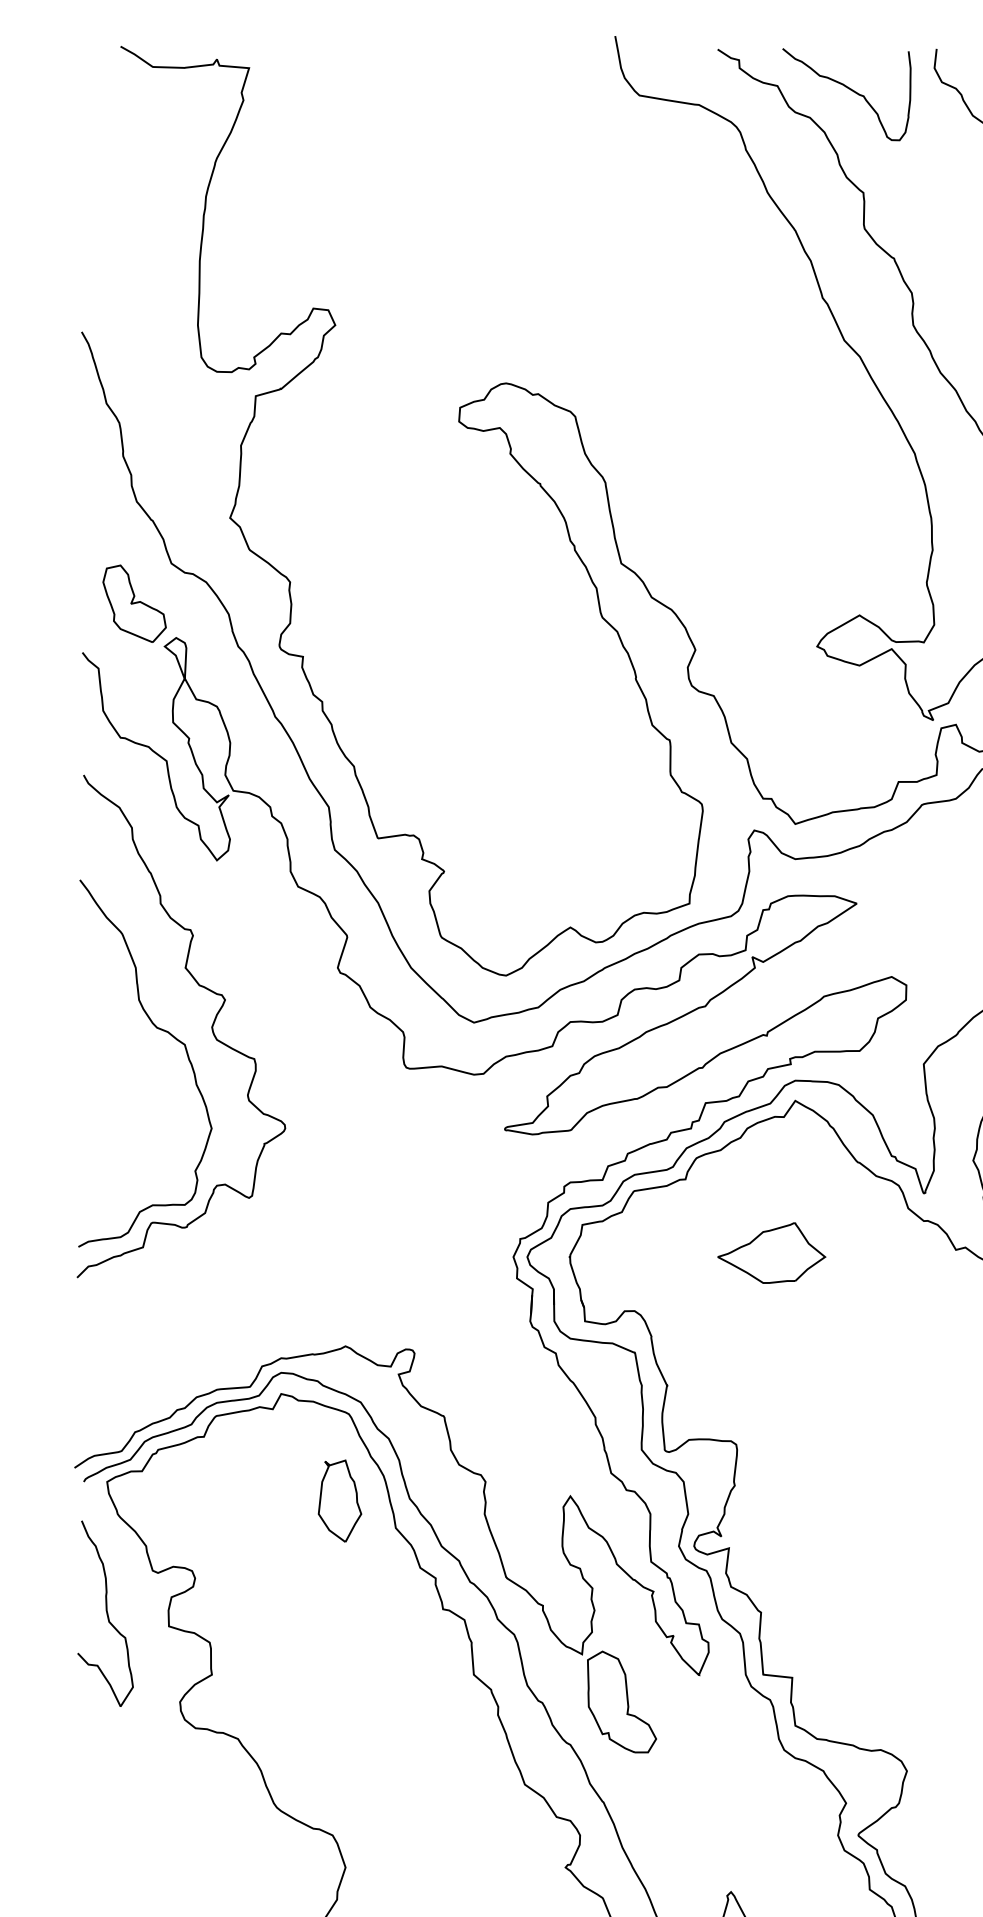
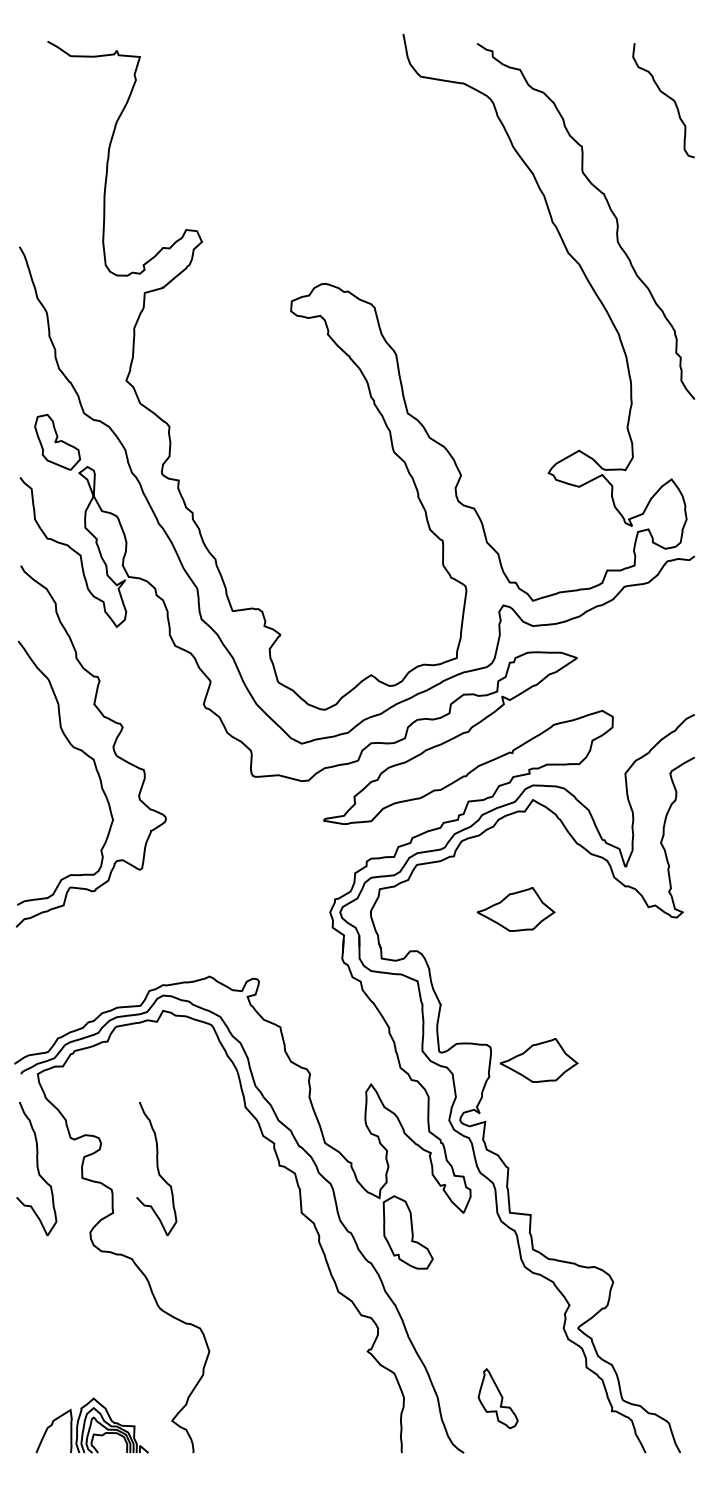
curve: (848, 89) -> (571, 72), removed
part: (803, 1463) -> (538, 1060), added
part: (340, 1500) -> (205, 1087), removed
curve: (272, 1611) -> (156, 1167), added

